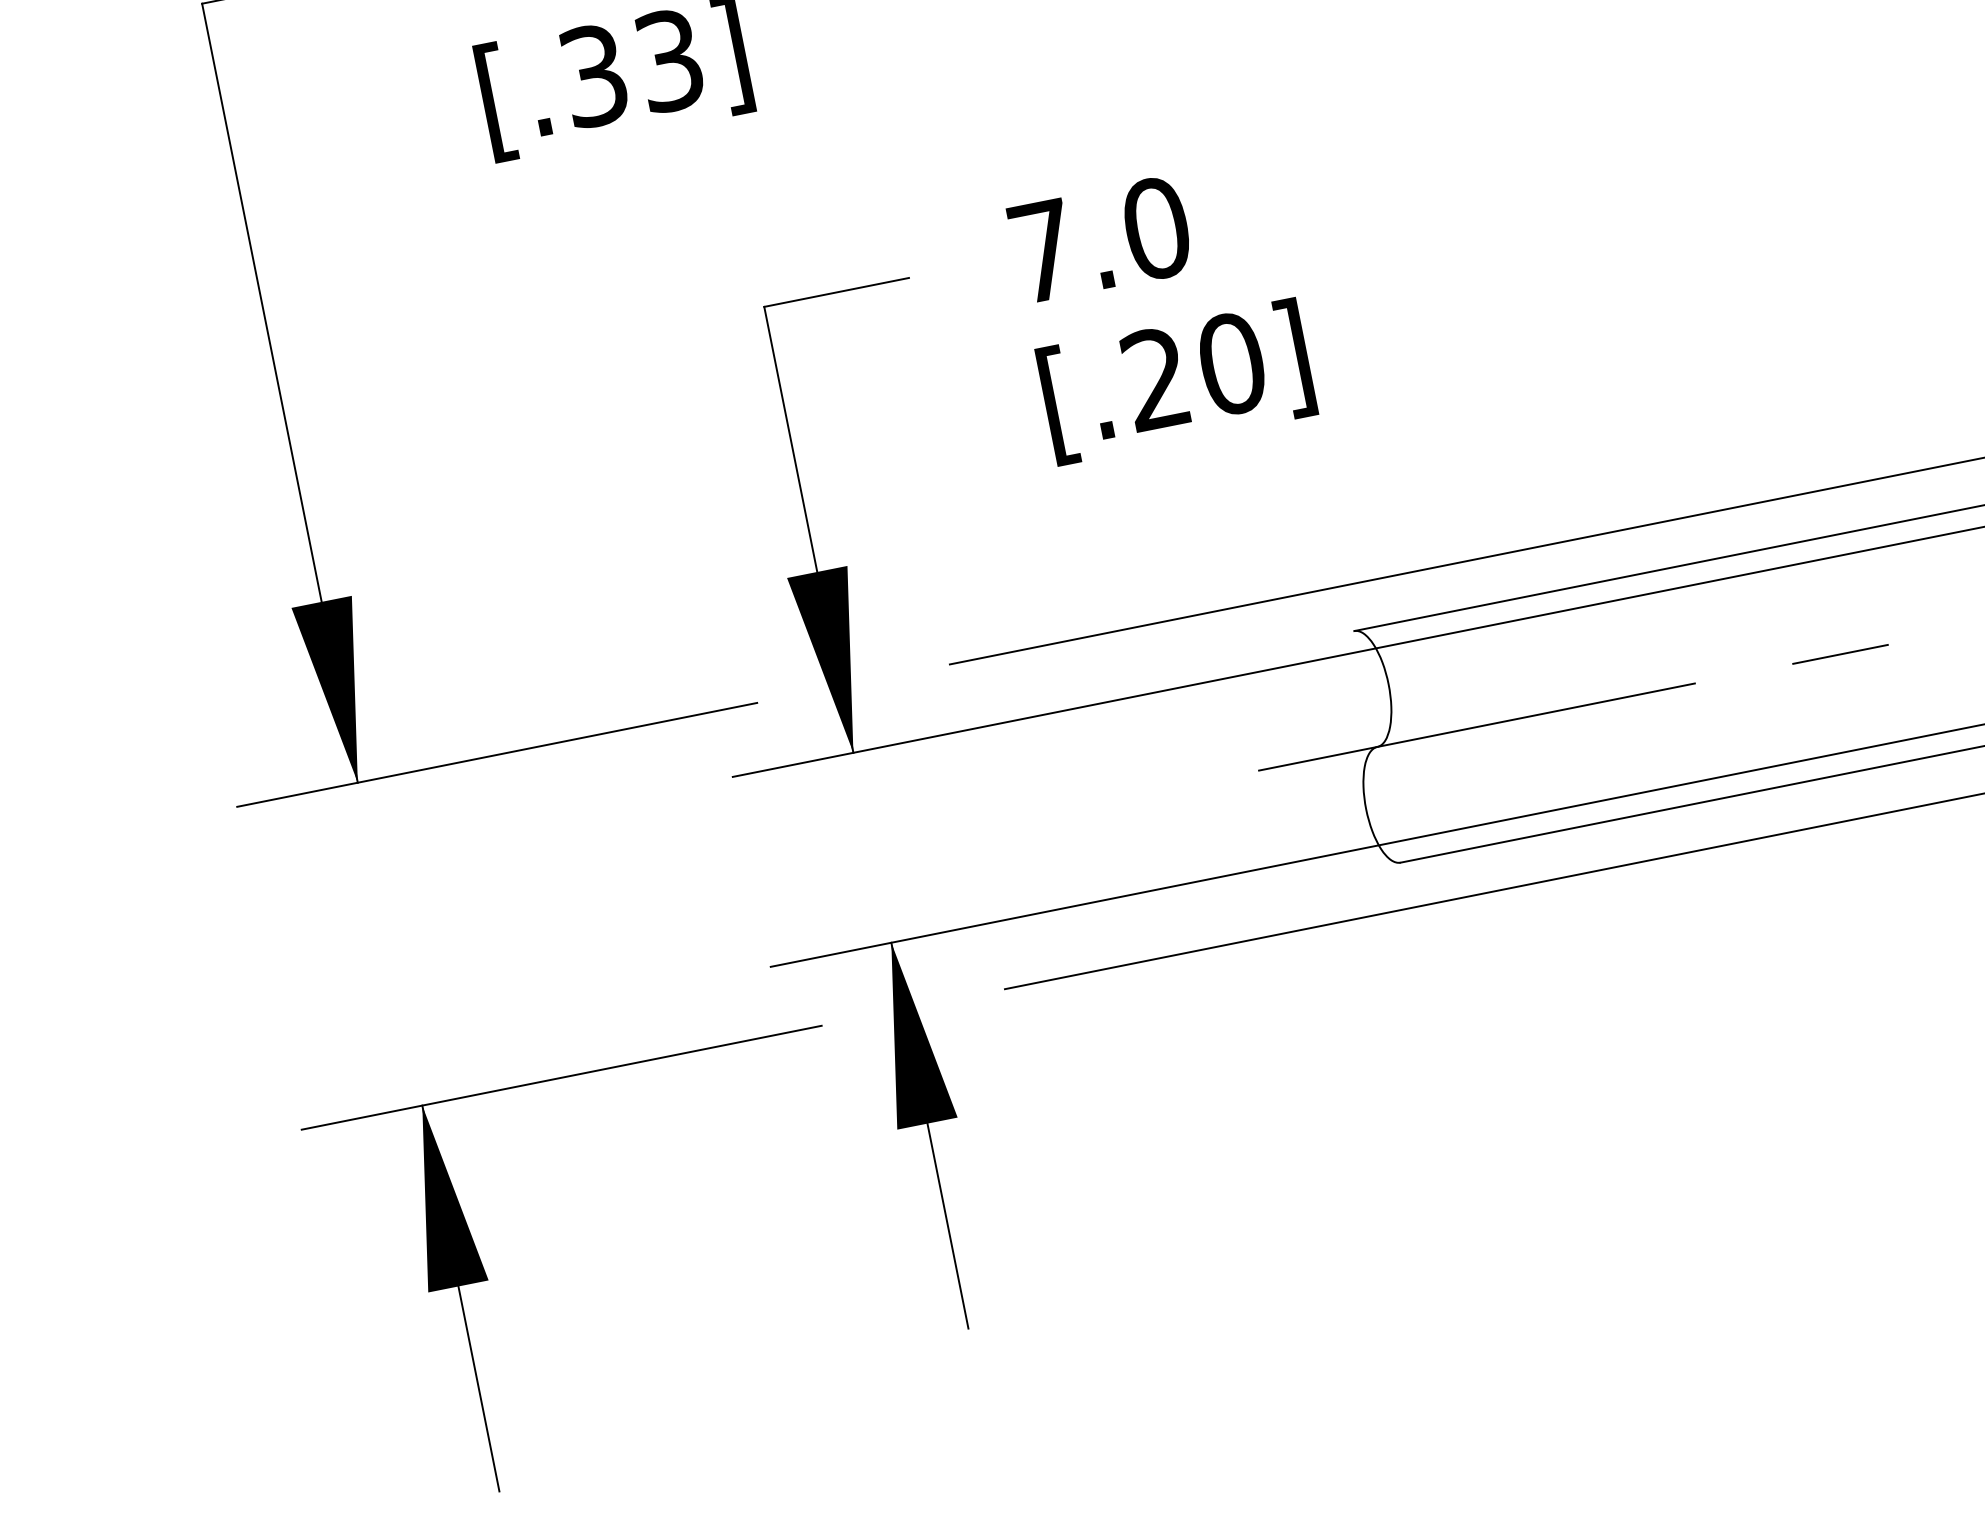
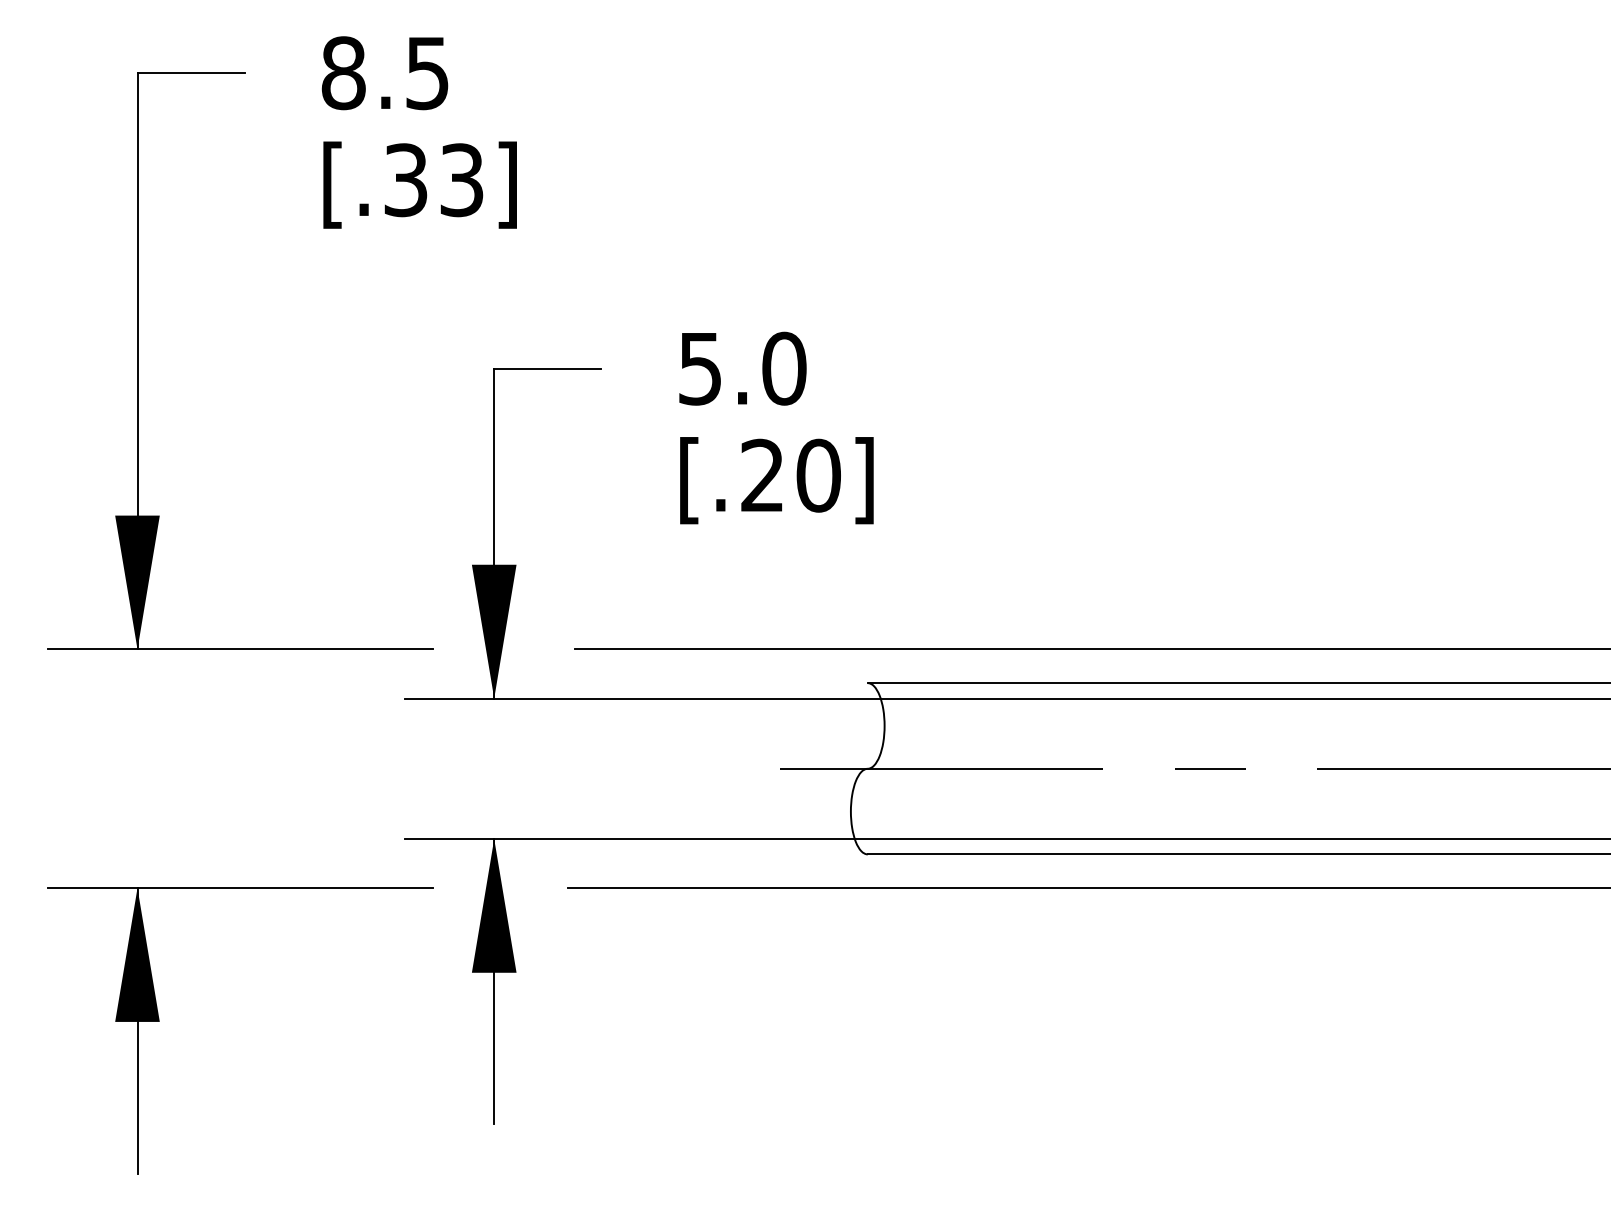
text: (1042, 252) -> (699, 369), 7.0 -> 5.0

